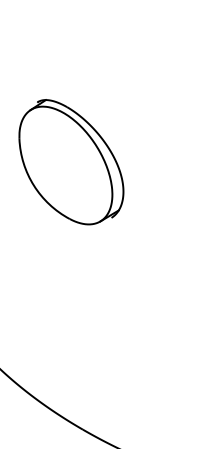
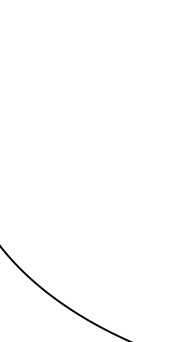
part: (71, 162) -> (80, 119), removed

